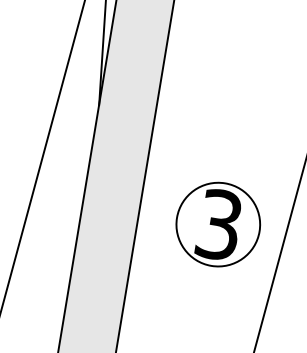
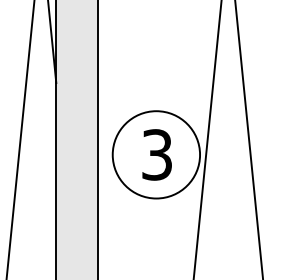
circle: (218, 224) -> (156, 154), size x1.43

